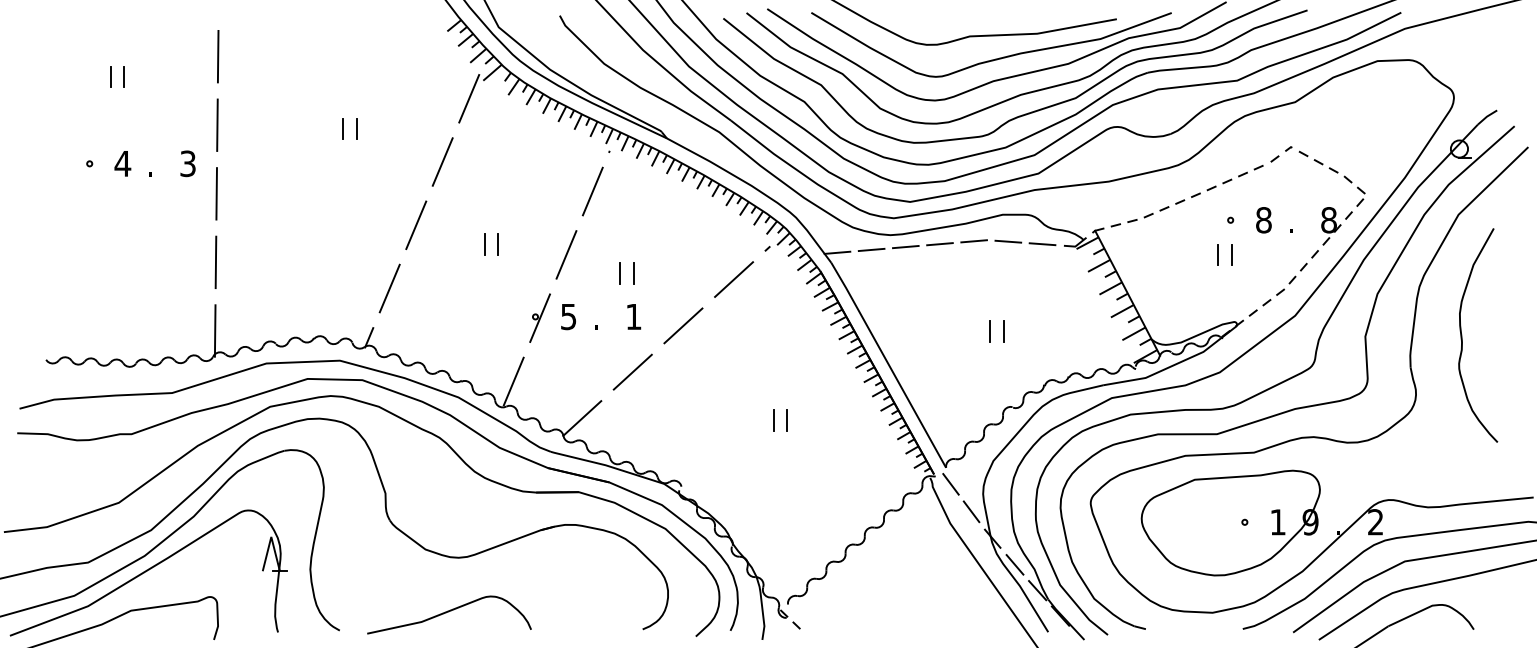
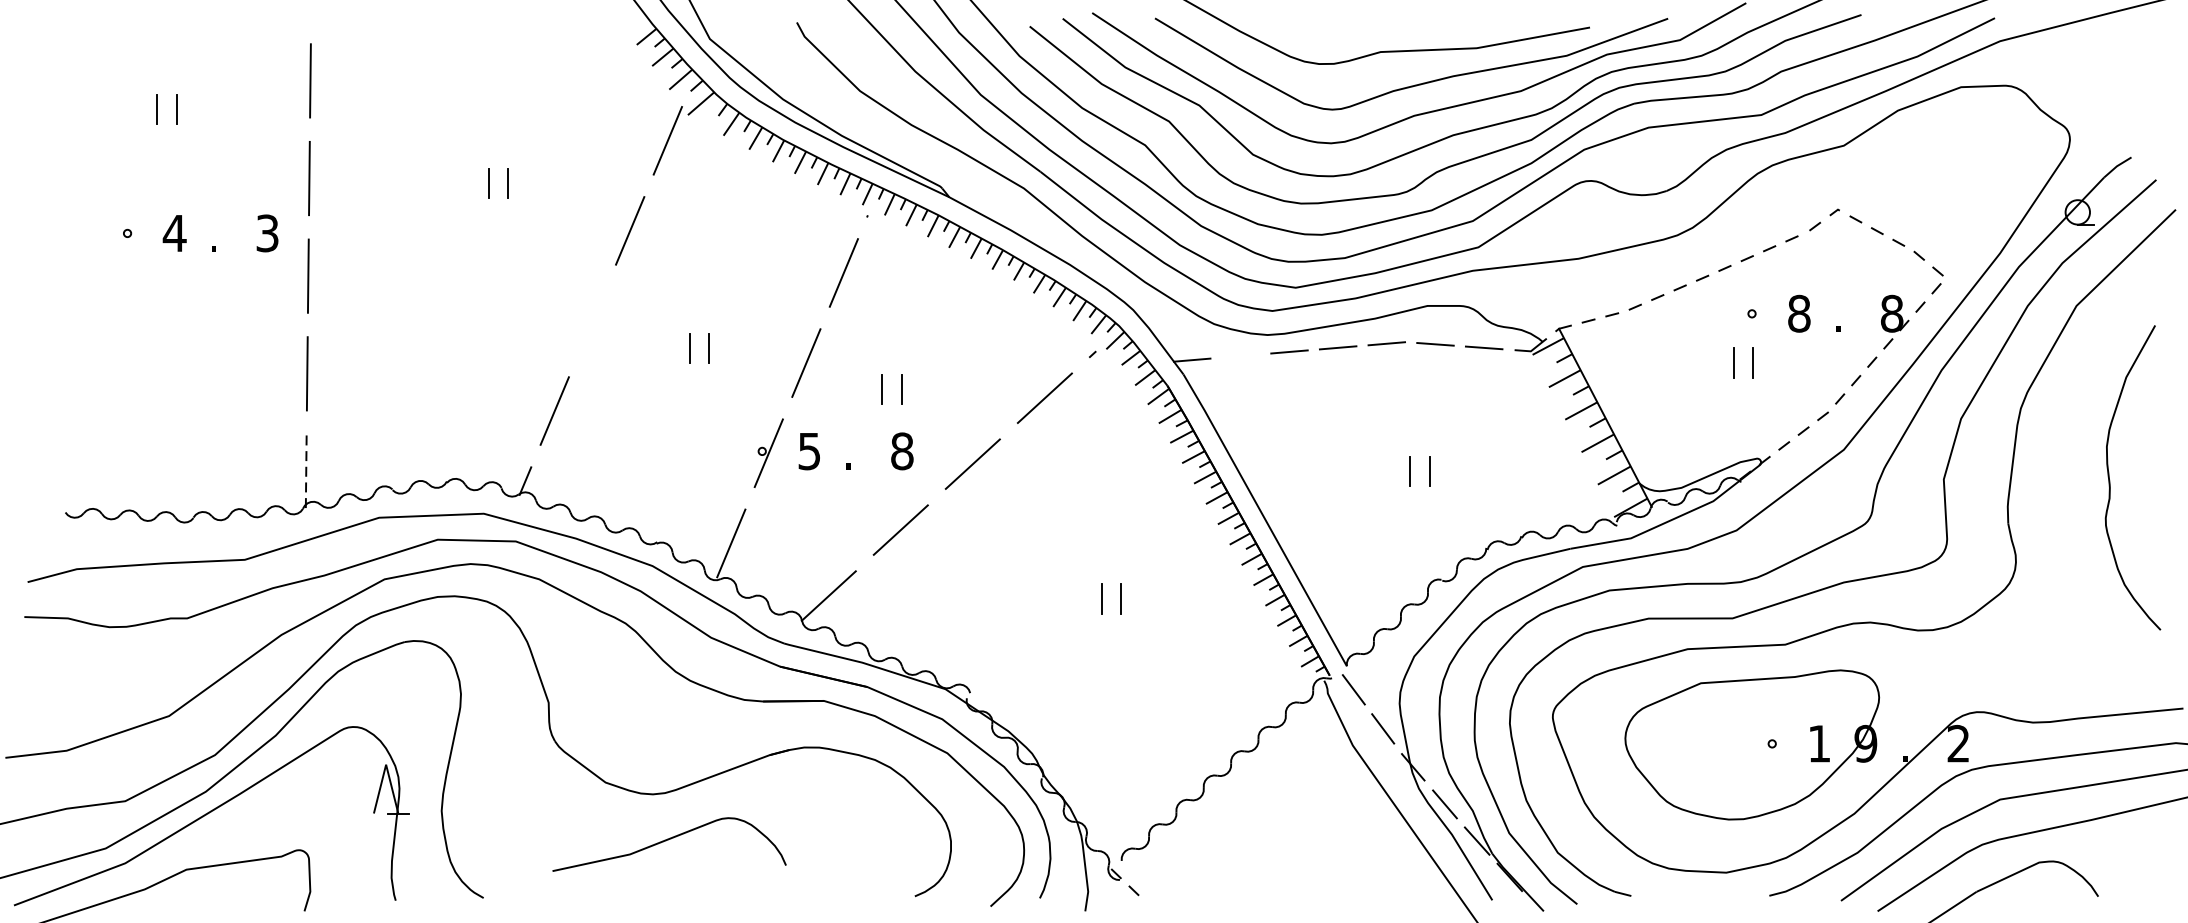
line: (416, 225) -> (592, 321), removed
line: (871, 249) -> (1240, 355), removed
text: (633, 316) -> (901, 450), 1 -> 8
line: (215, 330) -> (306, 470), solid -> dashed
curve: (1462, 335) -> (2110, 477), moved
curve: (448, 612) -> (668, 840), moved

